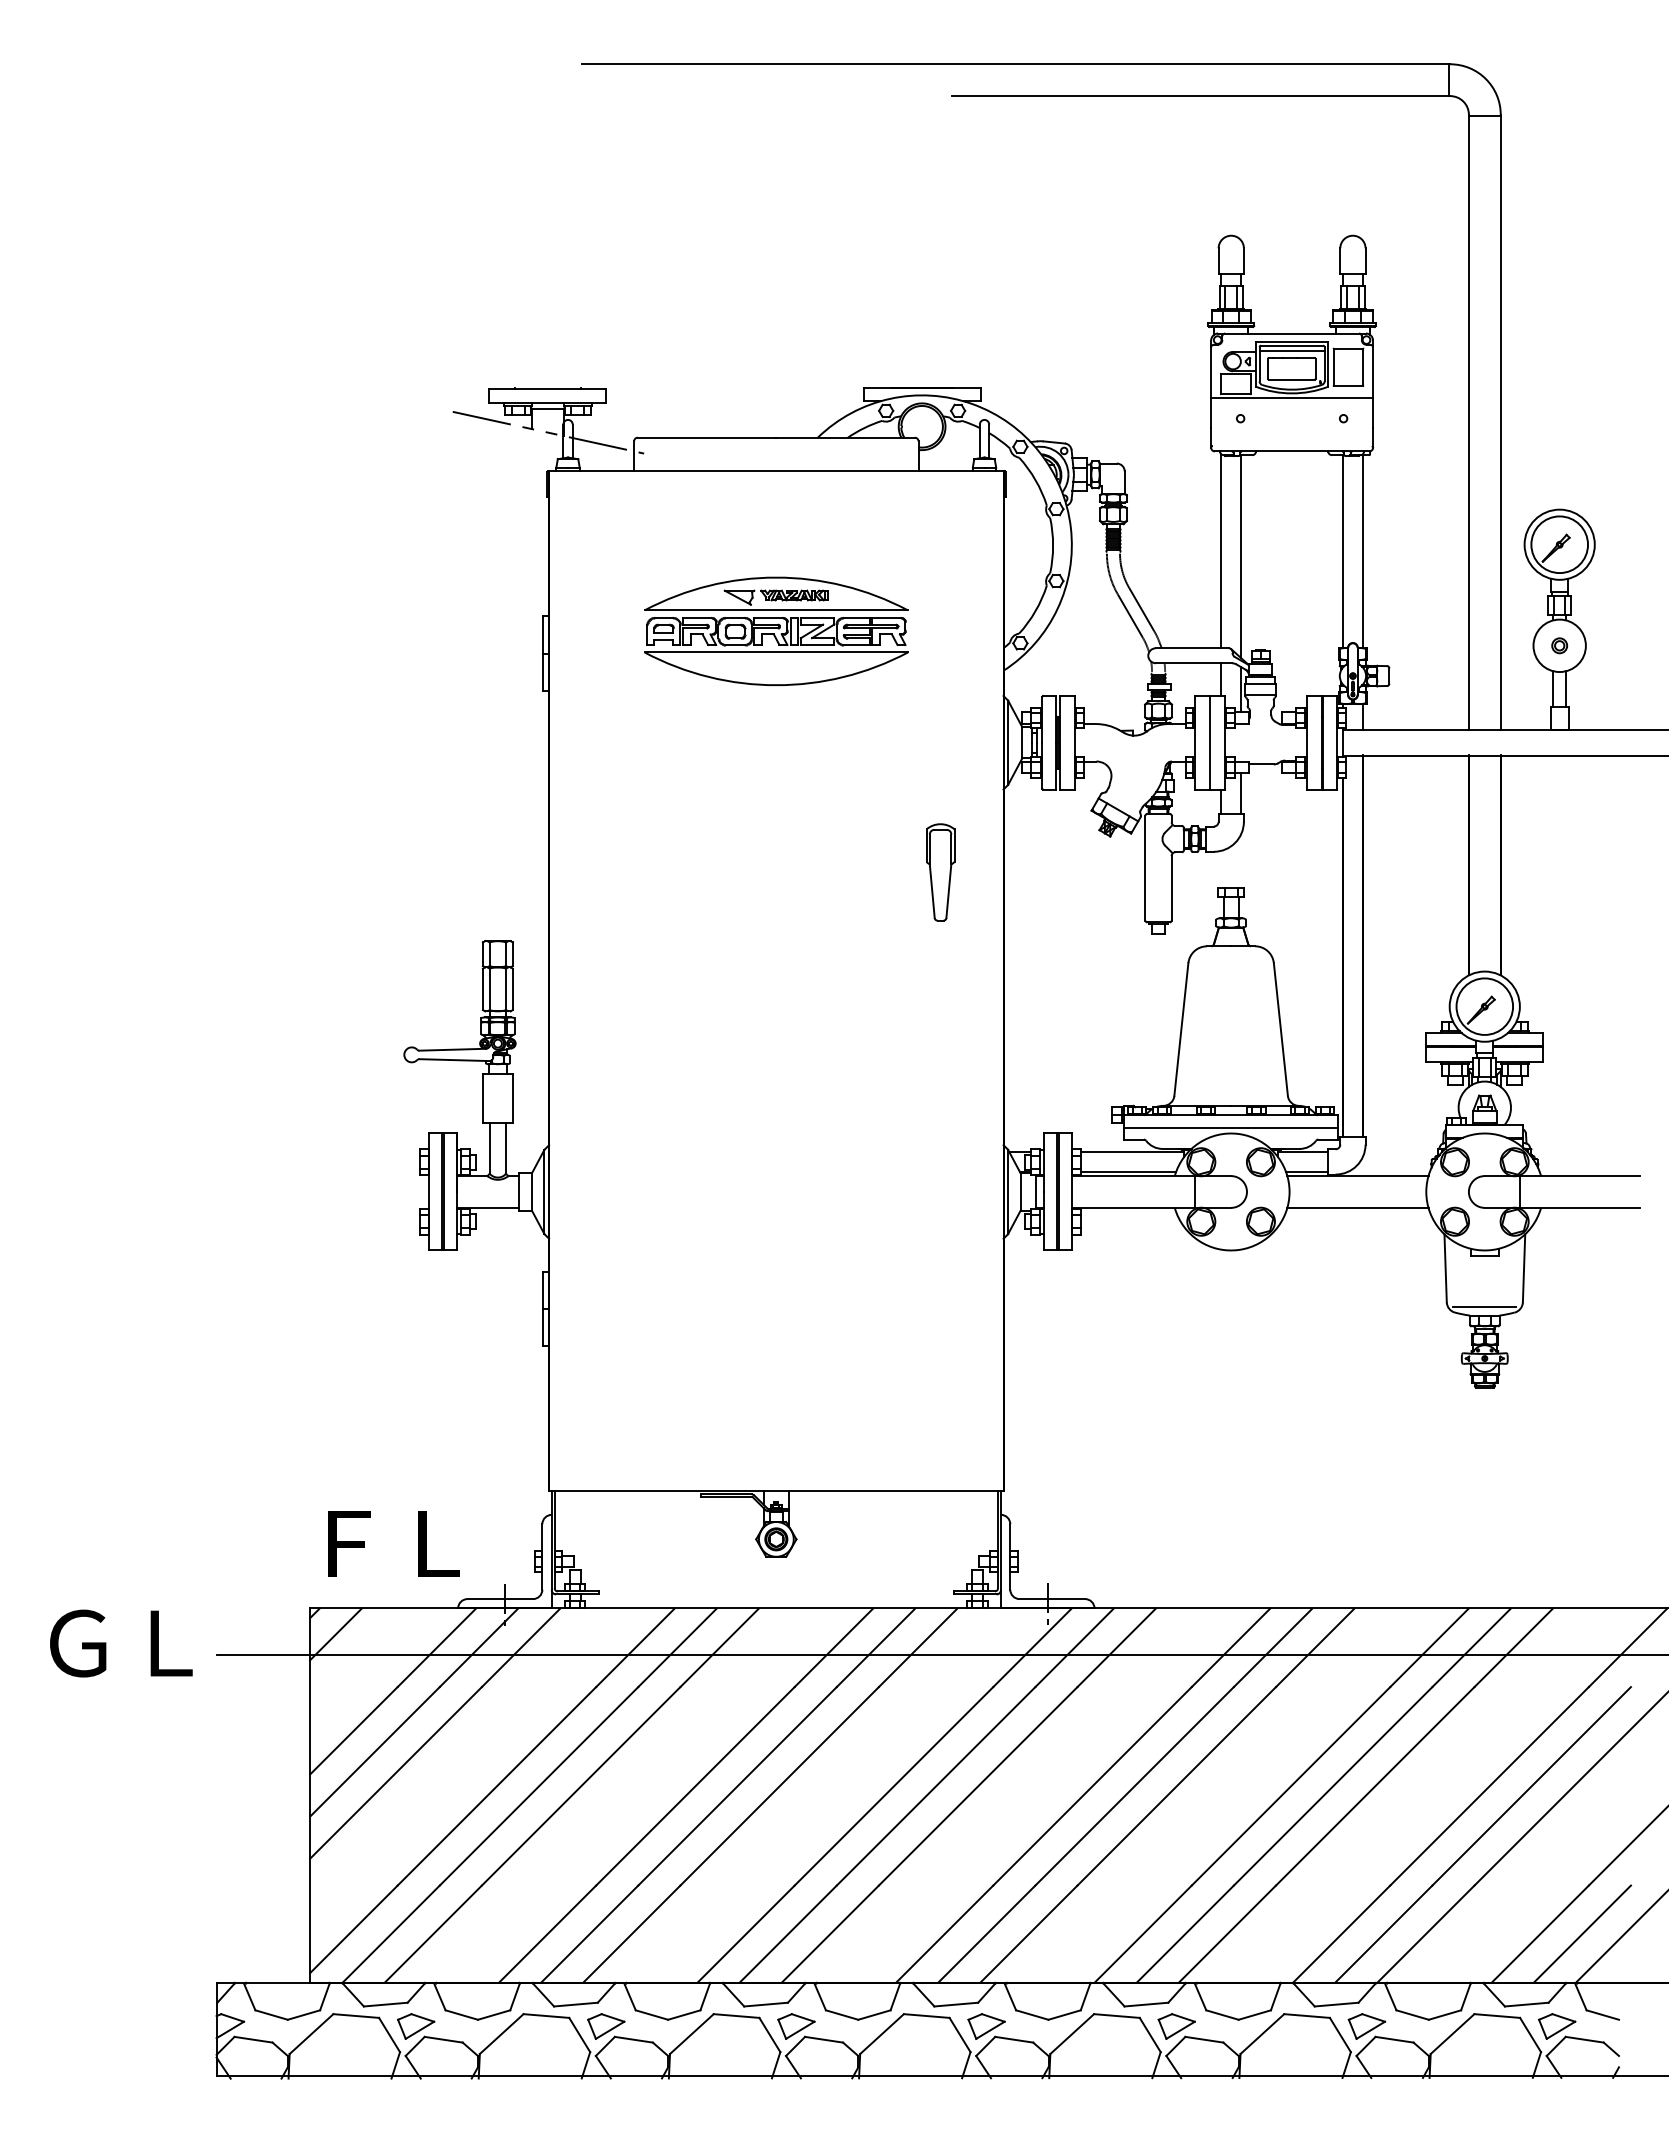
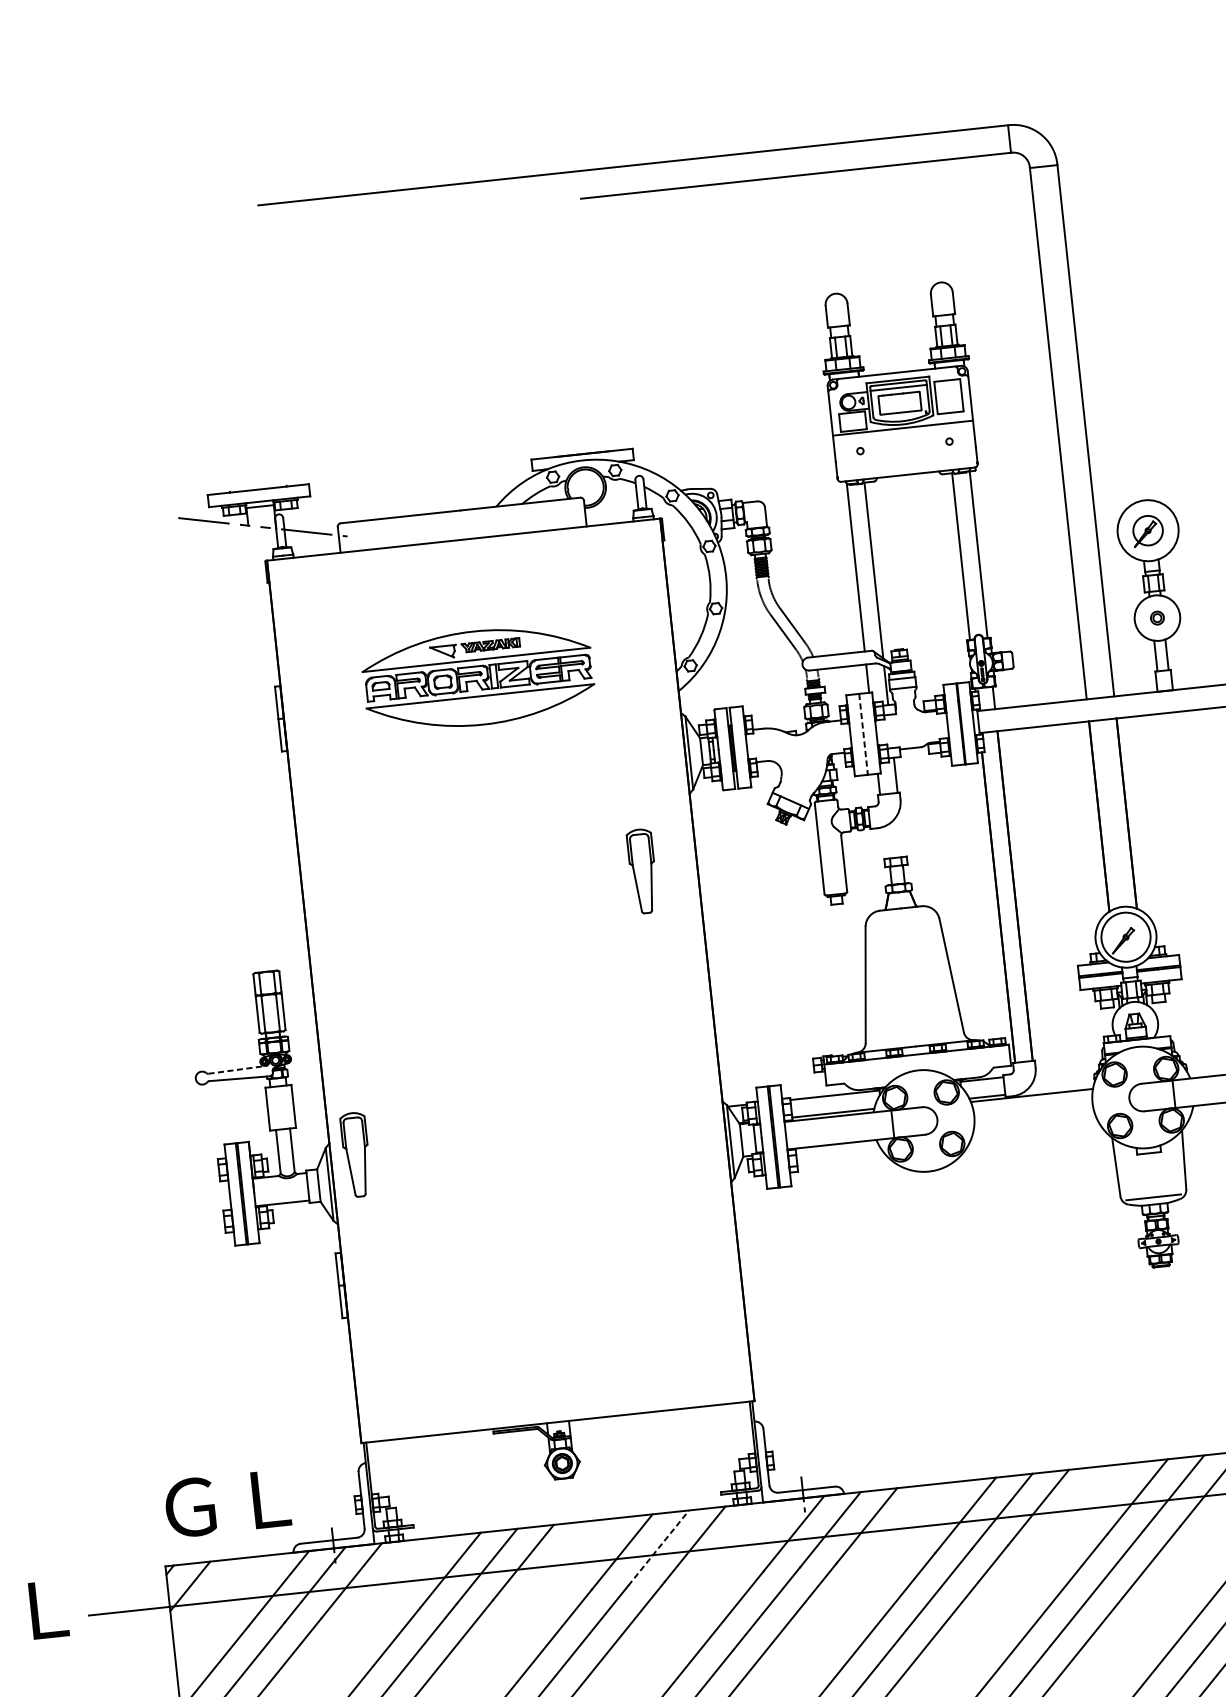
circle: (1559, 544) -> (1147, 530), size x0.6
line: (1209, 742) -> (863, 734), solid -> dashed
line: (453, 1049) -> (237, 1069), solid -> dashed
line: (1230, 1128) -> (917, 1066), removed
part: (578, 1161) -> (356, 1154), added
line: (1357, 1207) -> (1034, 1122), removed
text: (388, 1544) -> (227, 1503), ＦＬ -> ＧＬ
line: (876, 1647) -> (659, 1547), solid -> dashed

